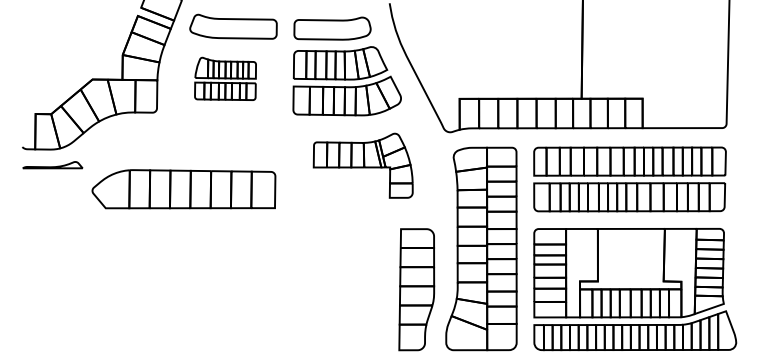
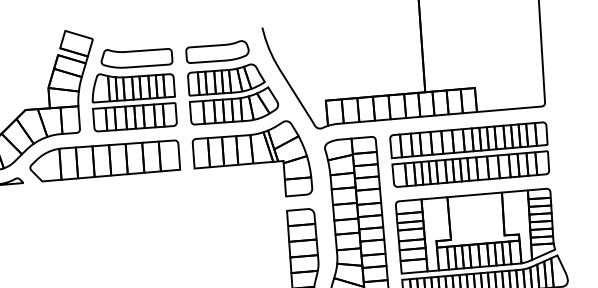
part: (225, 78) -> (133, 100), size x1.67
part: (362, 165) -> (251, 161), size x1.43
part: (183, 189) -> (104, 160), moved

